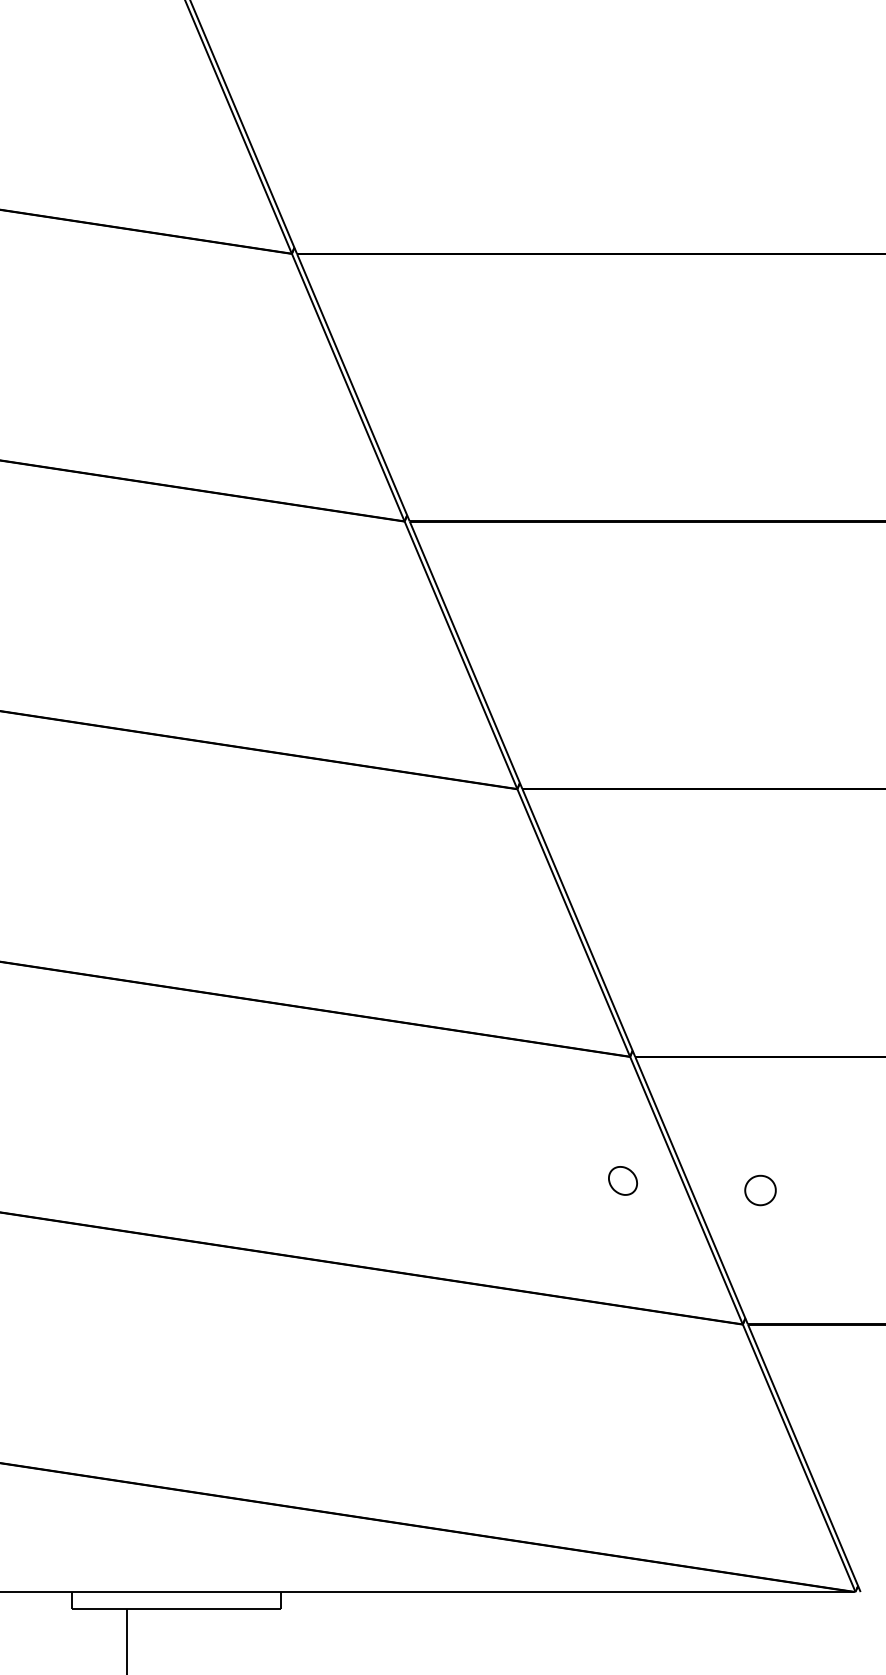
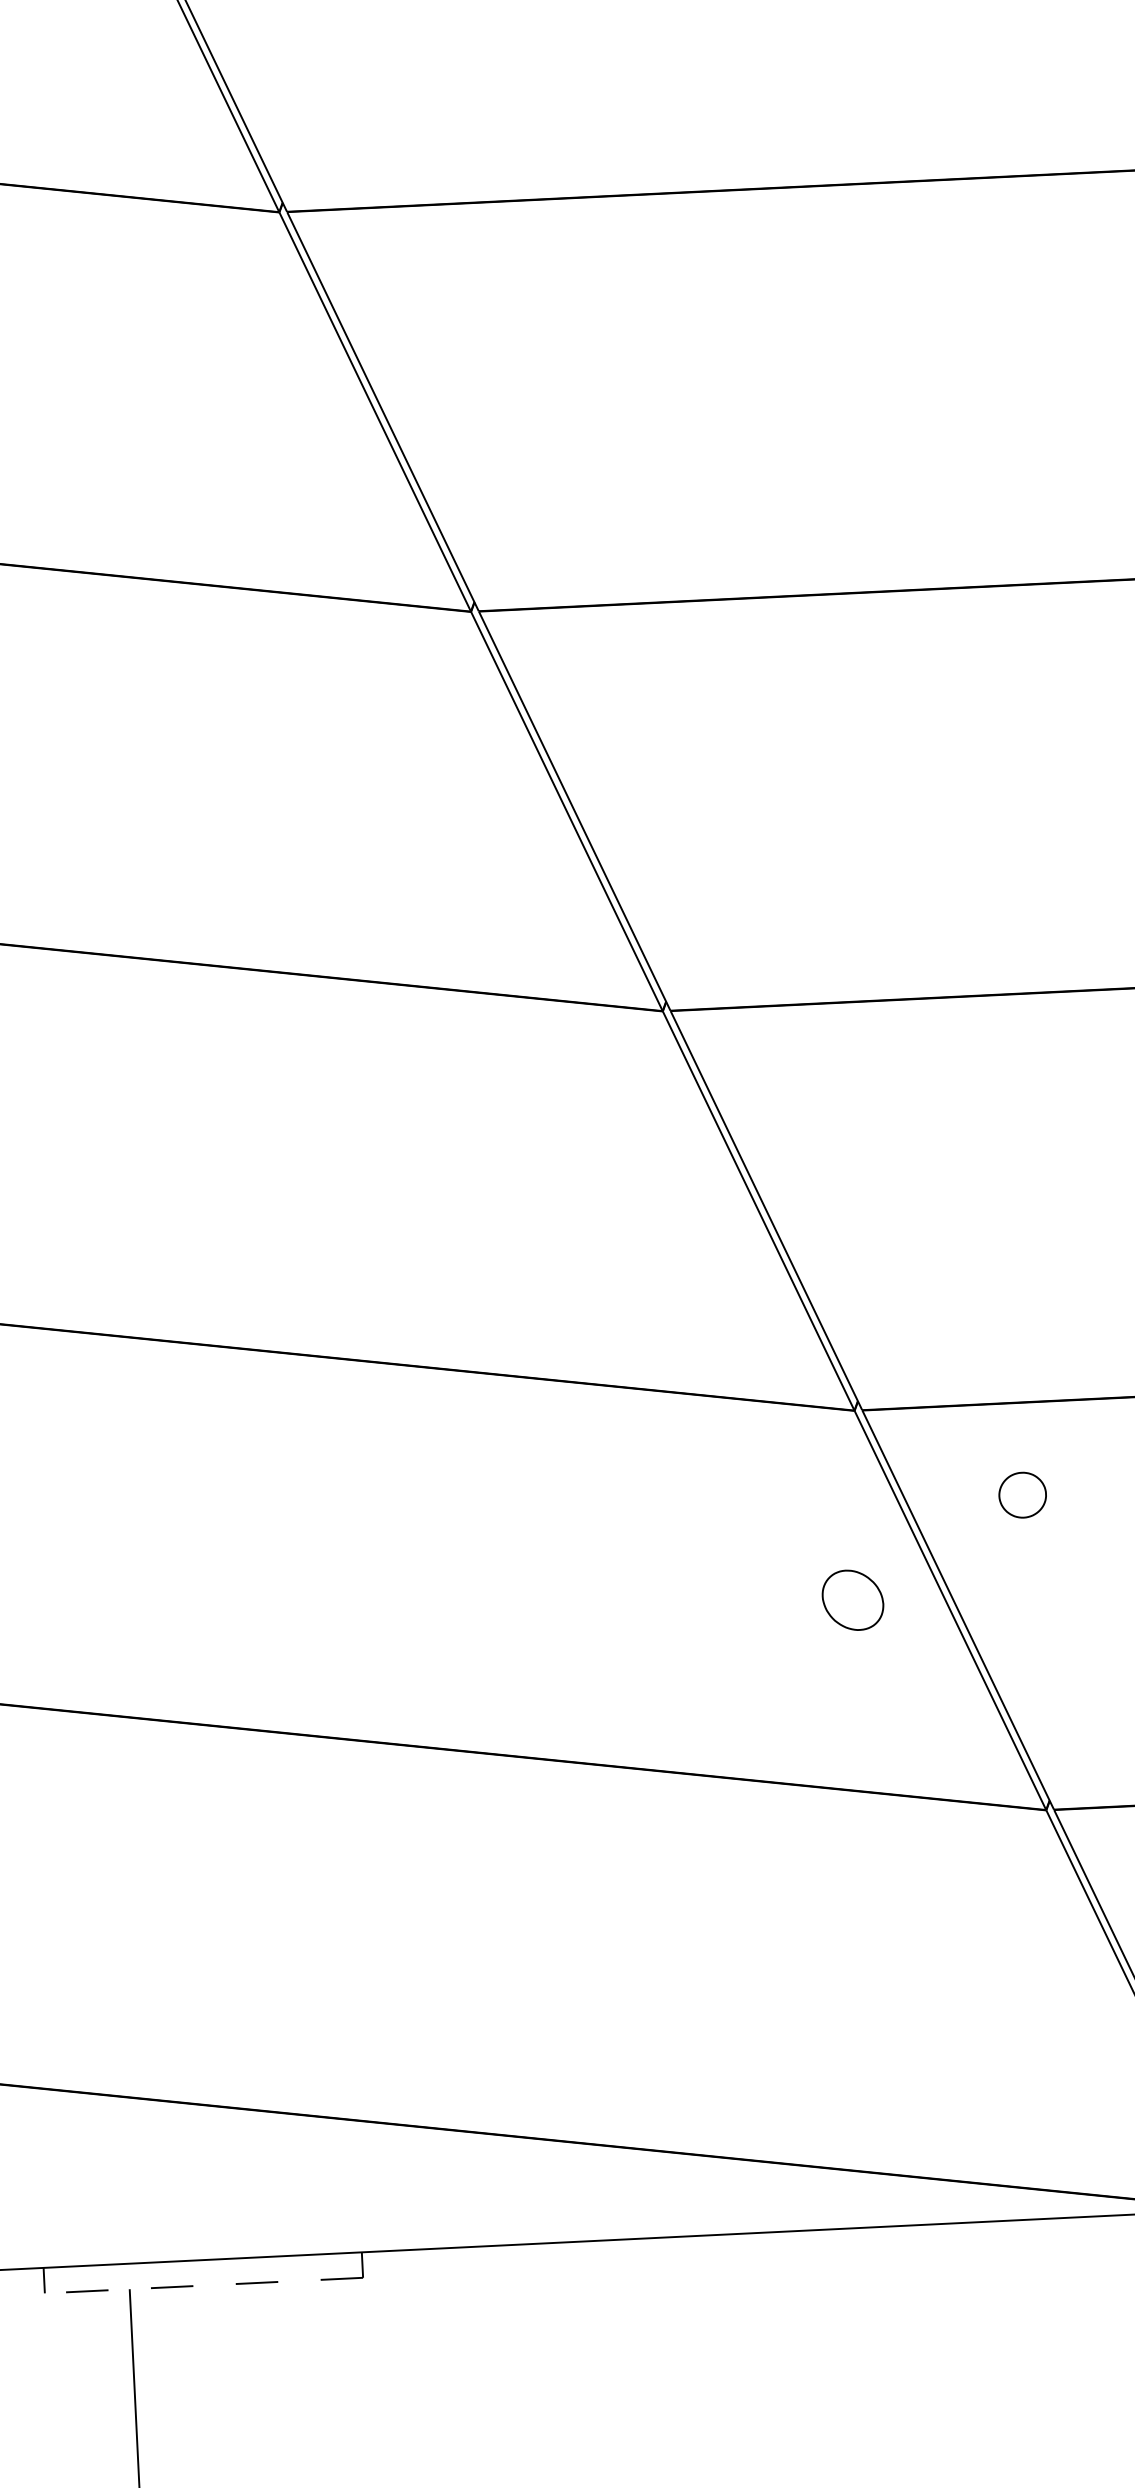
part: (622, 1180) -> (852, 1599), size x1.4
part: (760, 1190) -> (1022, 1495), moved
line: (175, 1608) -> (202, 2285), solid -> dashed

